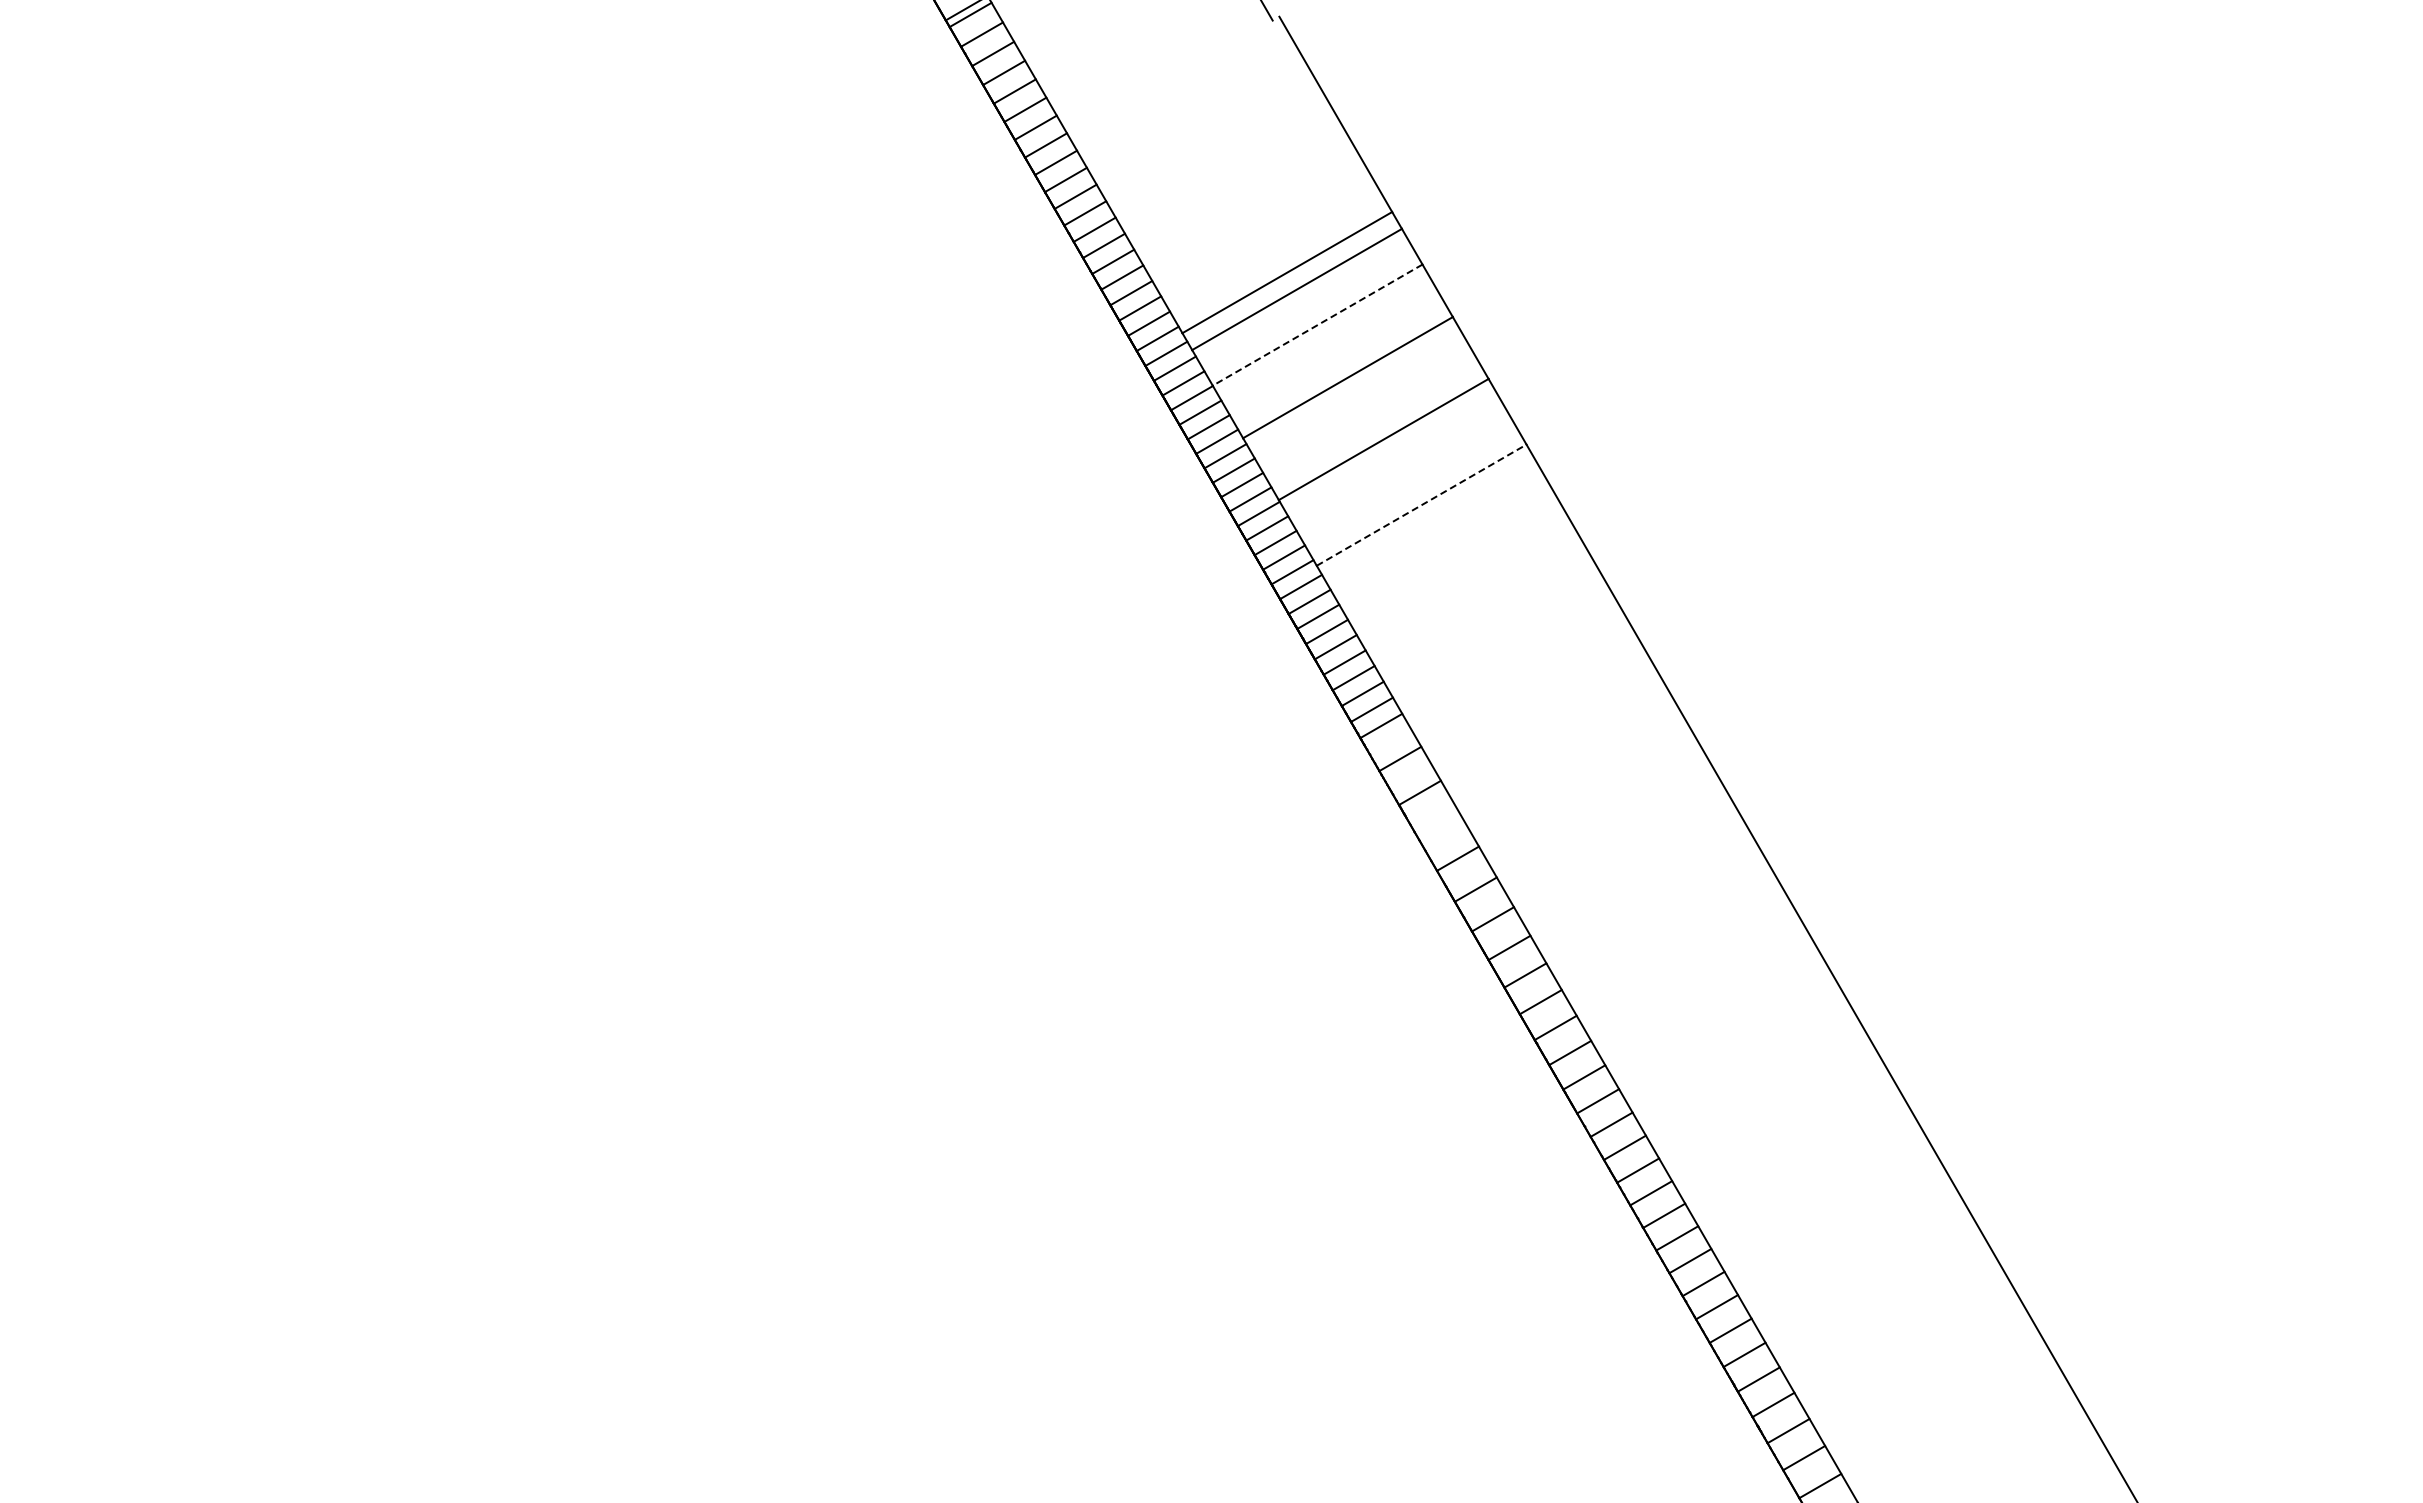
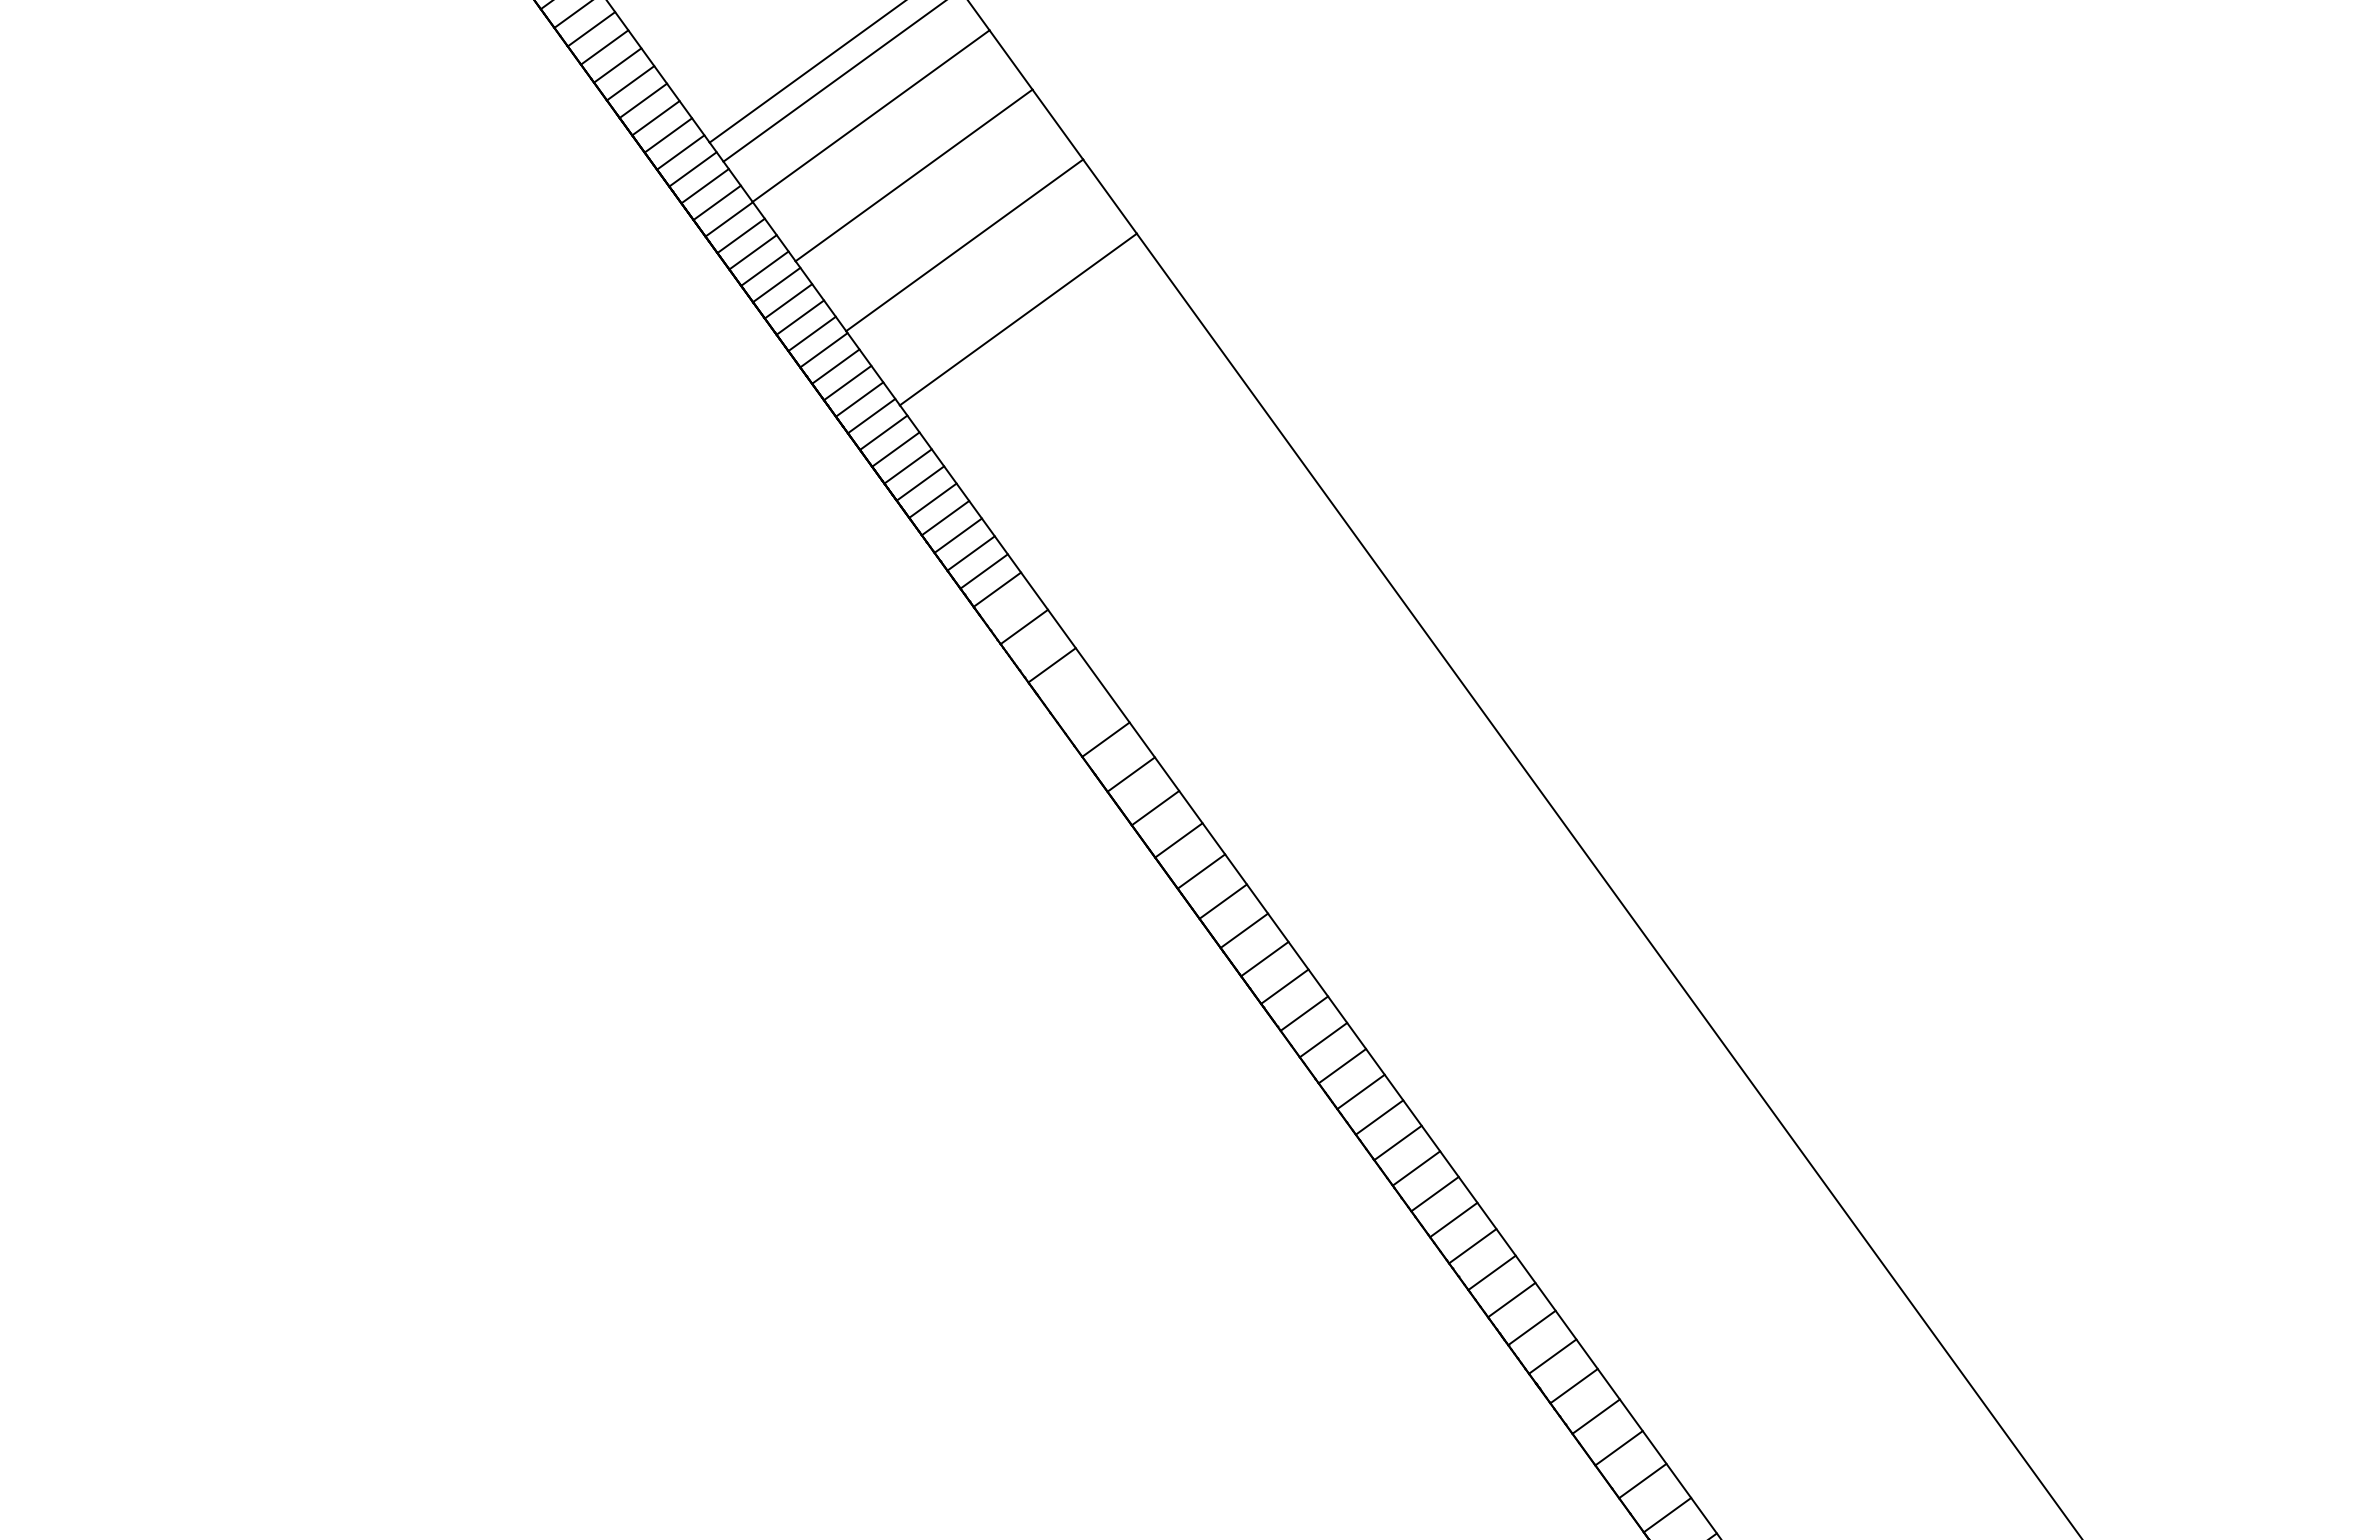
line: (1317, 325) -> (870, 116), dashed -> solid
line: (1422, 504) -> (1019, 318), dashed -> solid

